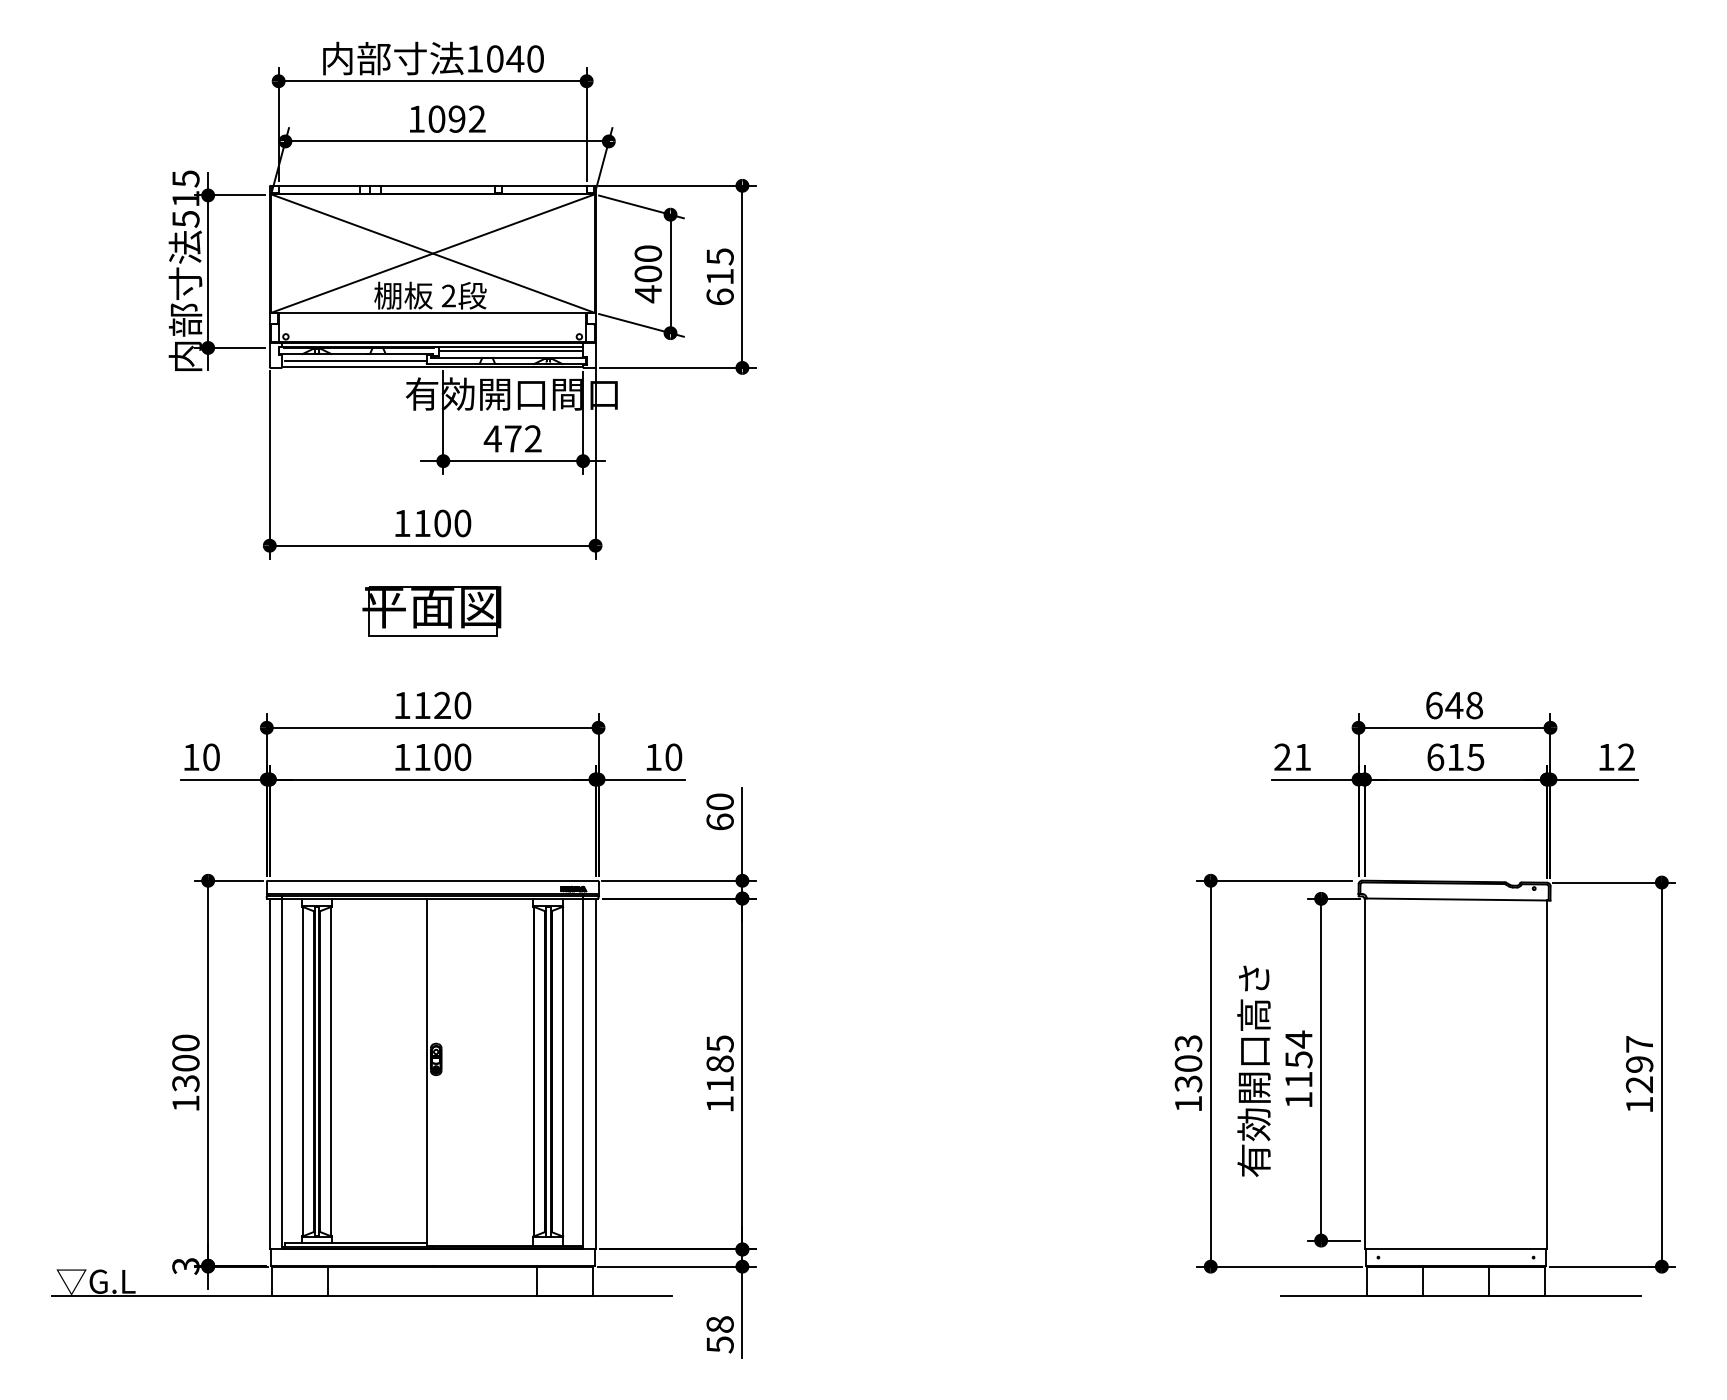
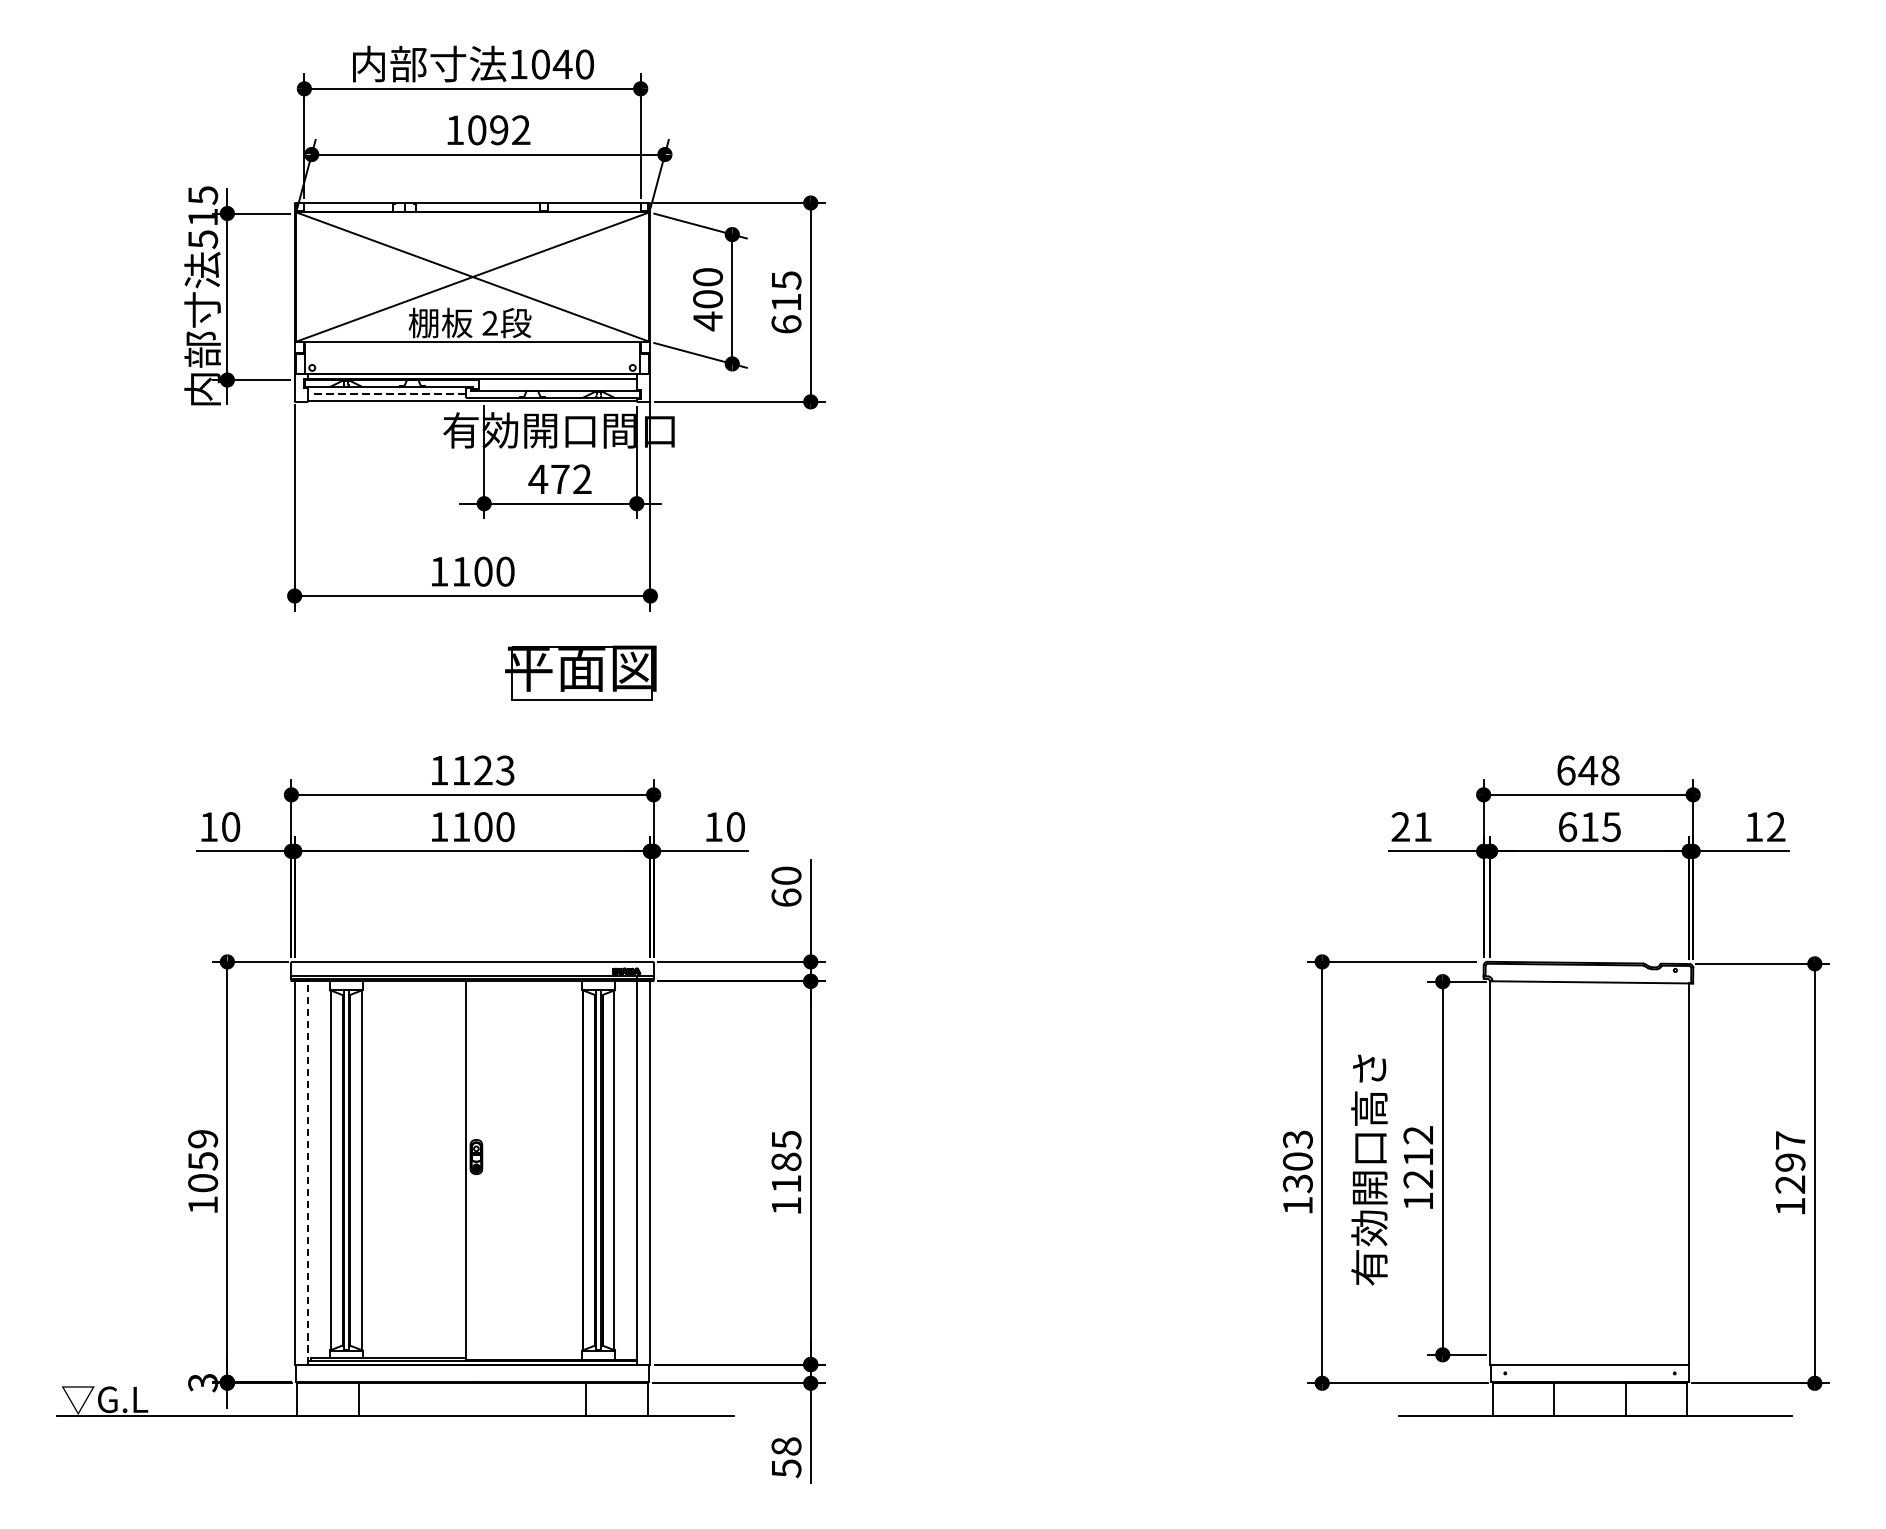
line: (509, 350) -> (556, 382), removed
line: (355, 360) -> (388, 393), solid -> dashed
part: (431, 611) -> (580, 673), moved
text: (462, 705) -> (505, 770), 1120 -> 1123
text: (1298, 1059) -> (1418, 1157), 1154 -> 1212
text: (185, 1063) -> (202, 1161), 1300 -> 1059
line: (282, 1073) -> (308, 1172), solid -> dashed

